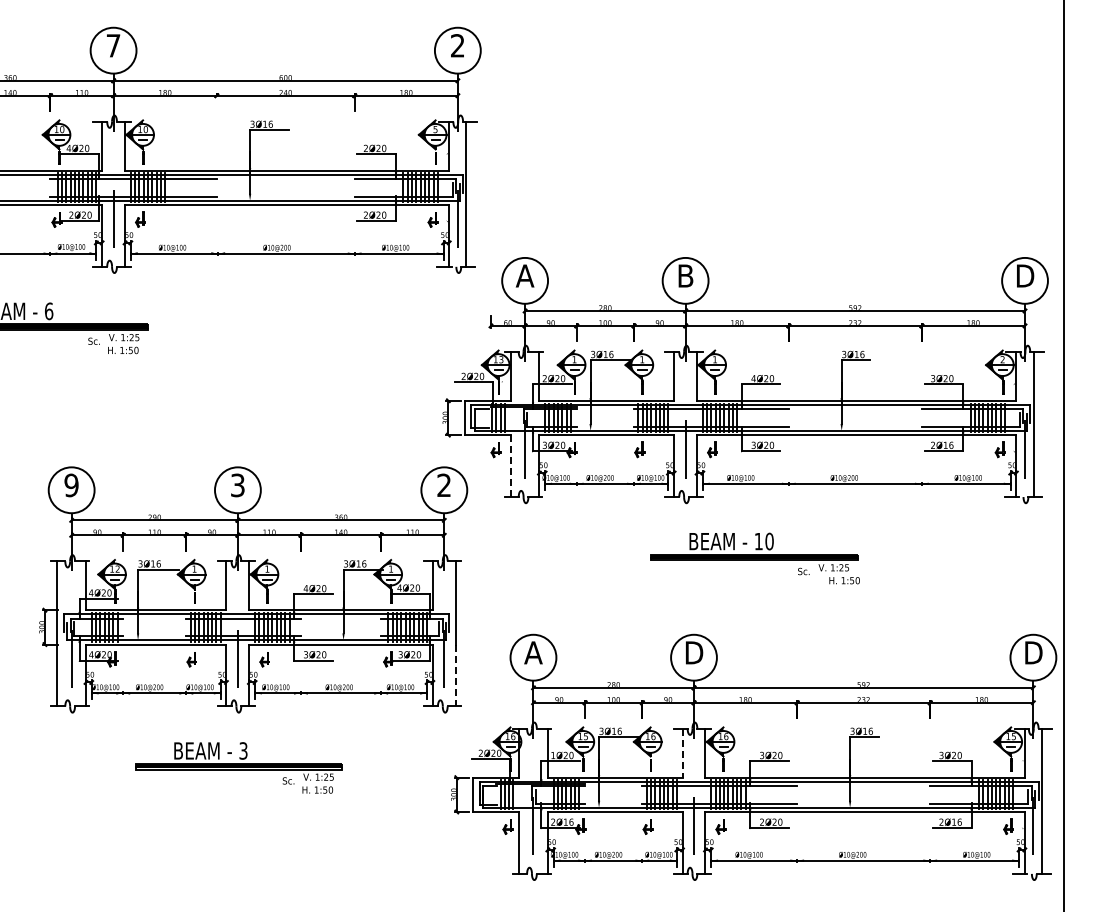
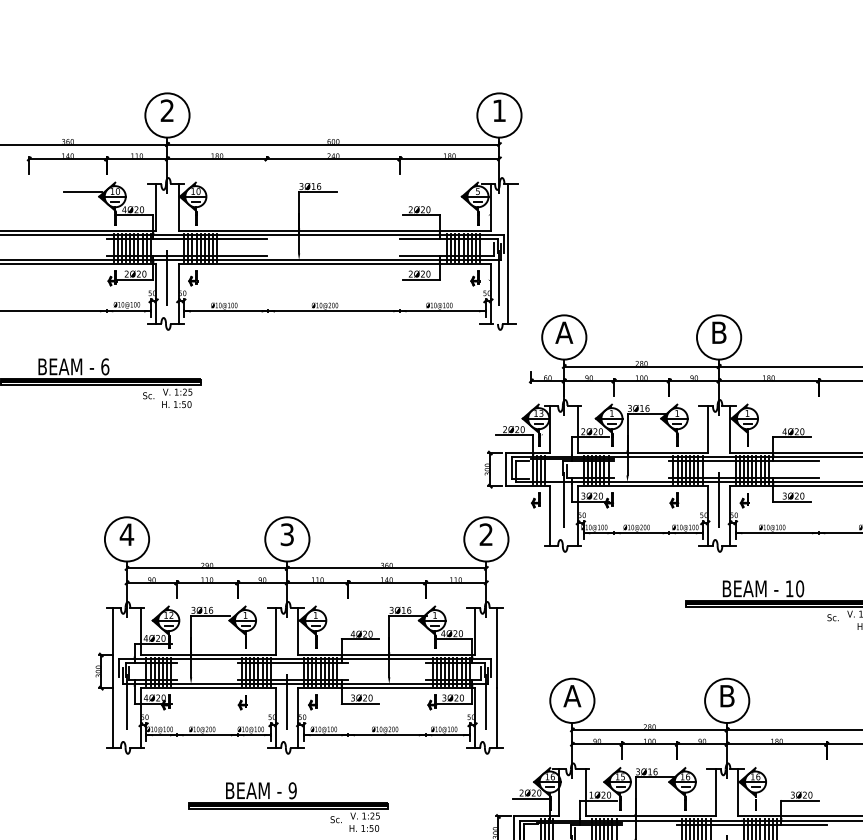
text: (113, 45) -> (167, 110), 7 -> 2
text: (457, 45) -> (499, 110), 2 -> 1
line: (25, 130) -> (82, 192), added
line: (510, 466) -> (550, 516), dashed -> solid
text: (71, 485) -> (126, 534), 9 -> 4
text: (694, 652) -> (727, 695), D -> B
line: (455, 675) -> (497, 718), dashed -> solid
text: (243, 750) -> (292, 790), 3 -> 9
line: (682, 753) -> (716, 793), dashed -> solid

